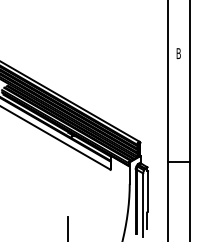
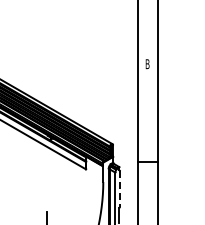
line: (147, 192) -> (119, 189), solid -> dashed

